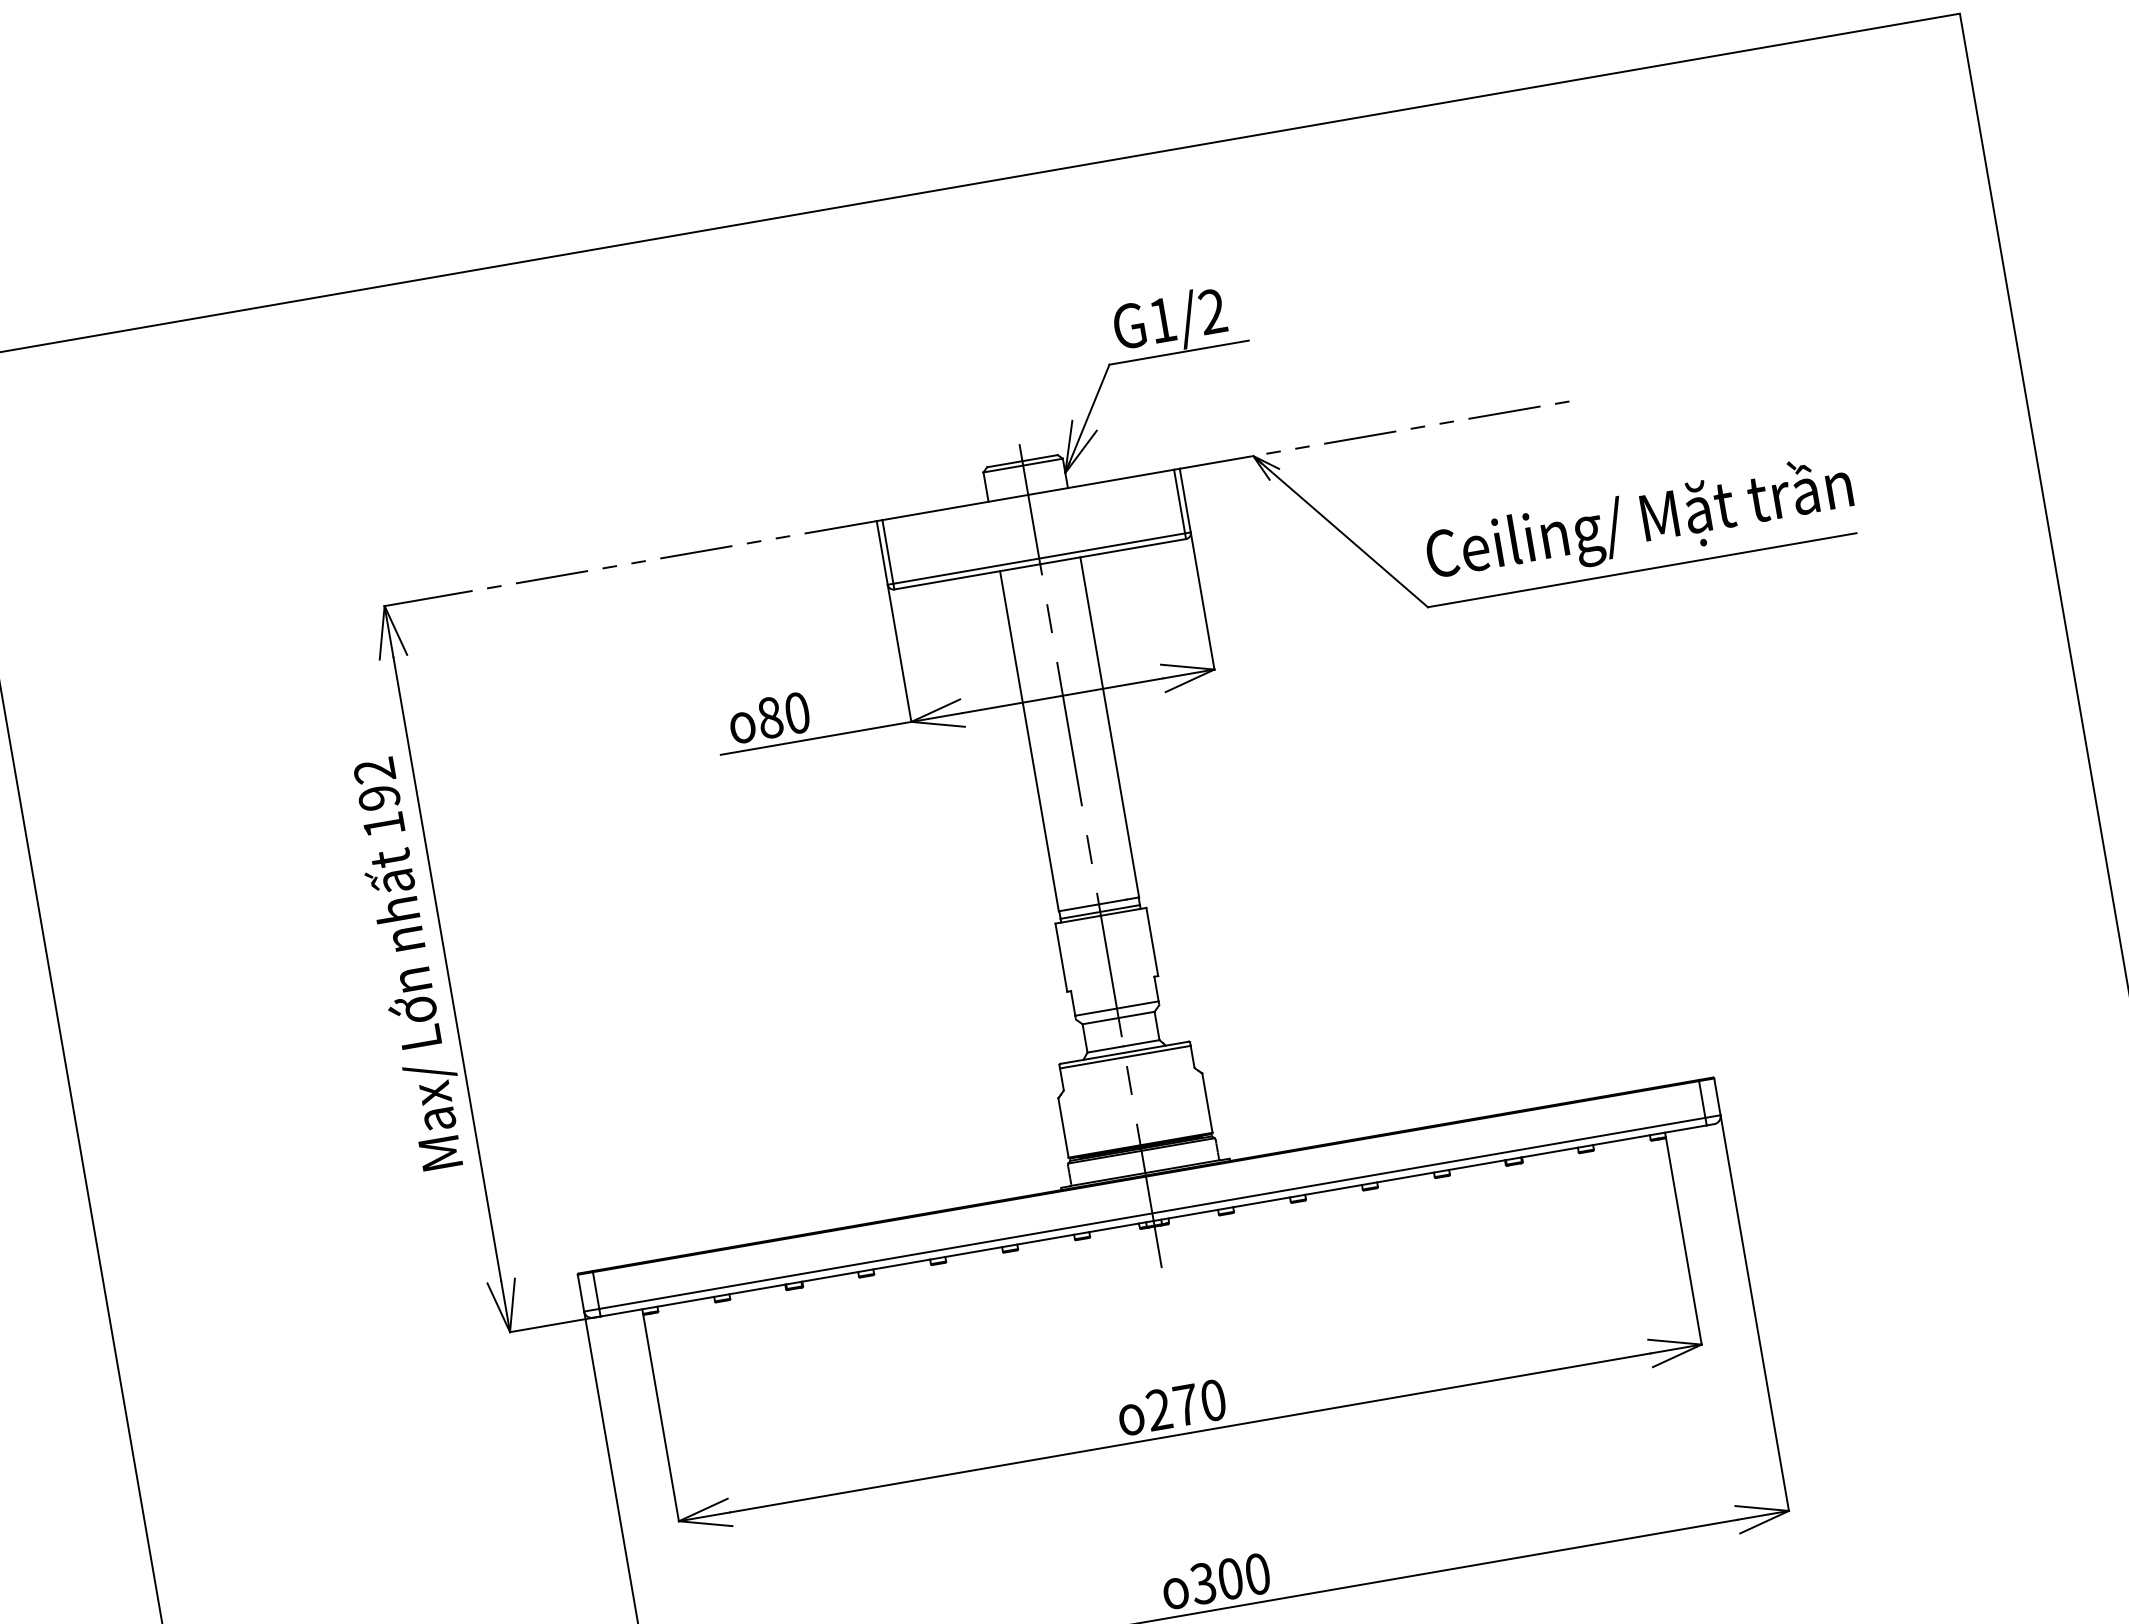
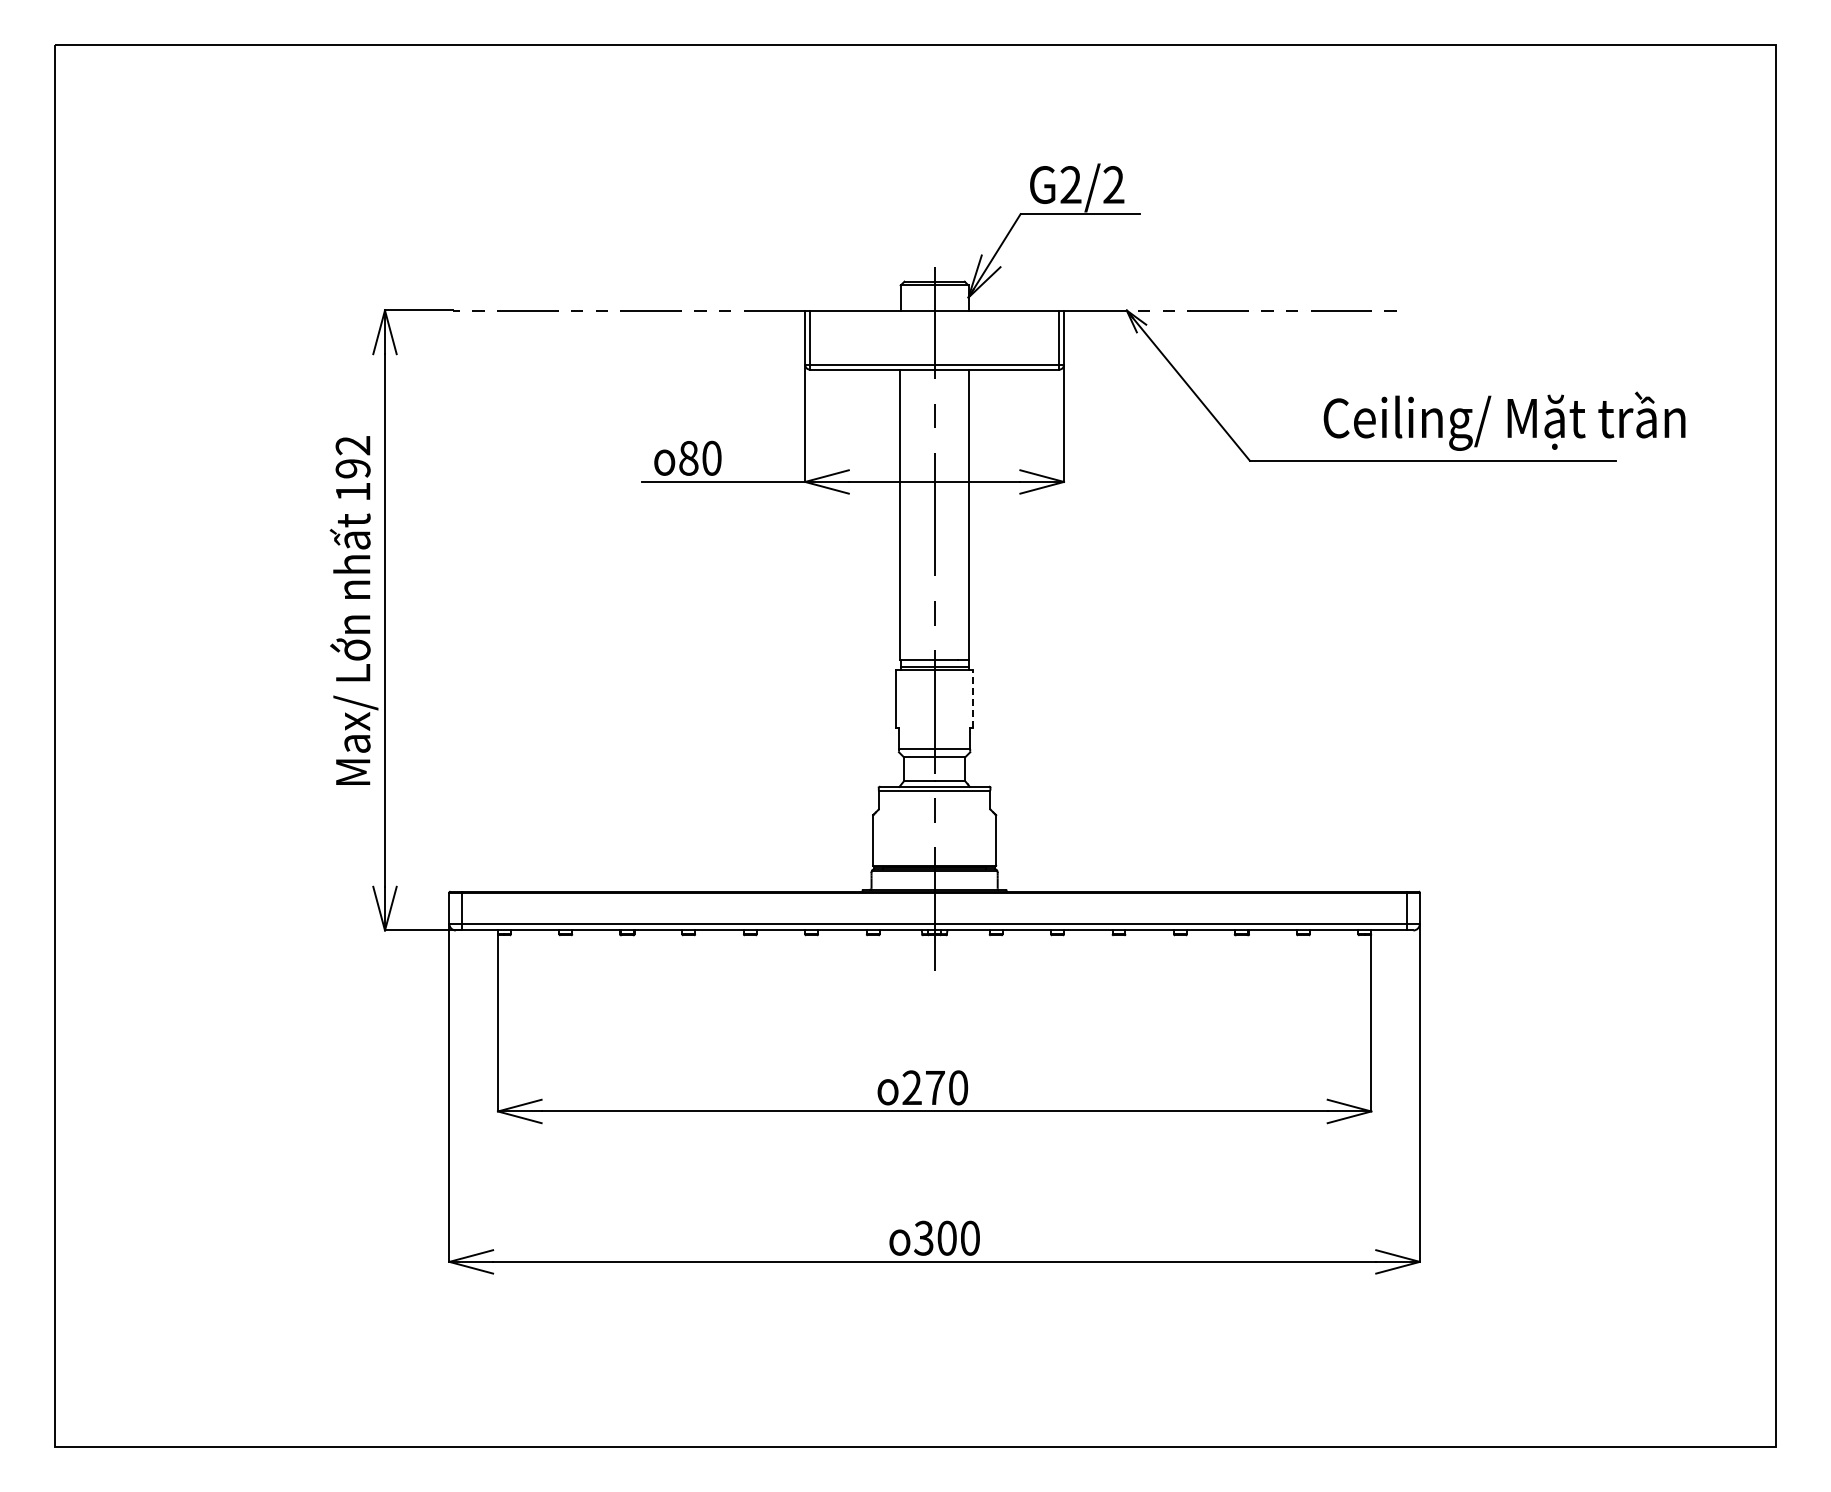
text: (1161, 319) -> (1070, 184), G1/2 -> G2/2
text: (1639, 522) -> (1504, 420), moved
line: (1152, 941) -> (973, 698), solid -> dashed

